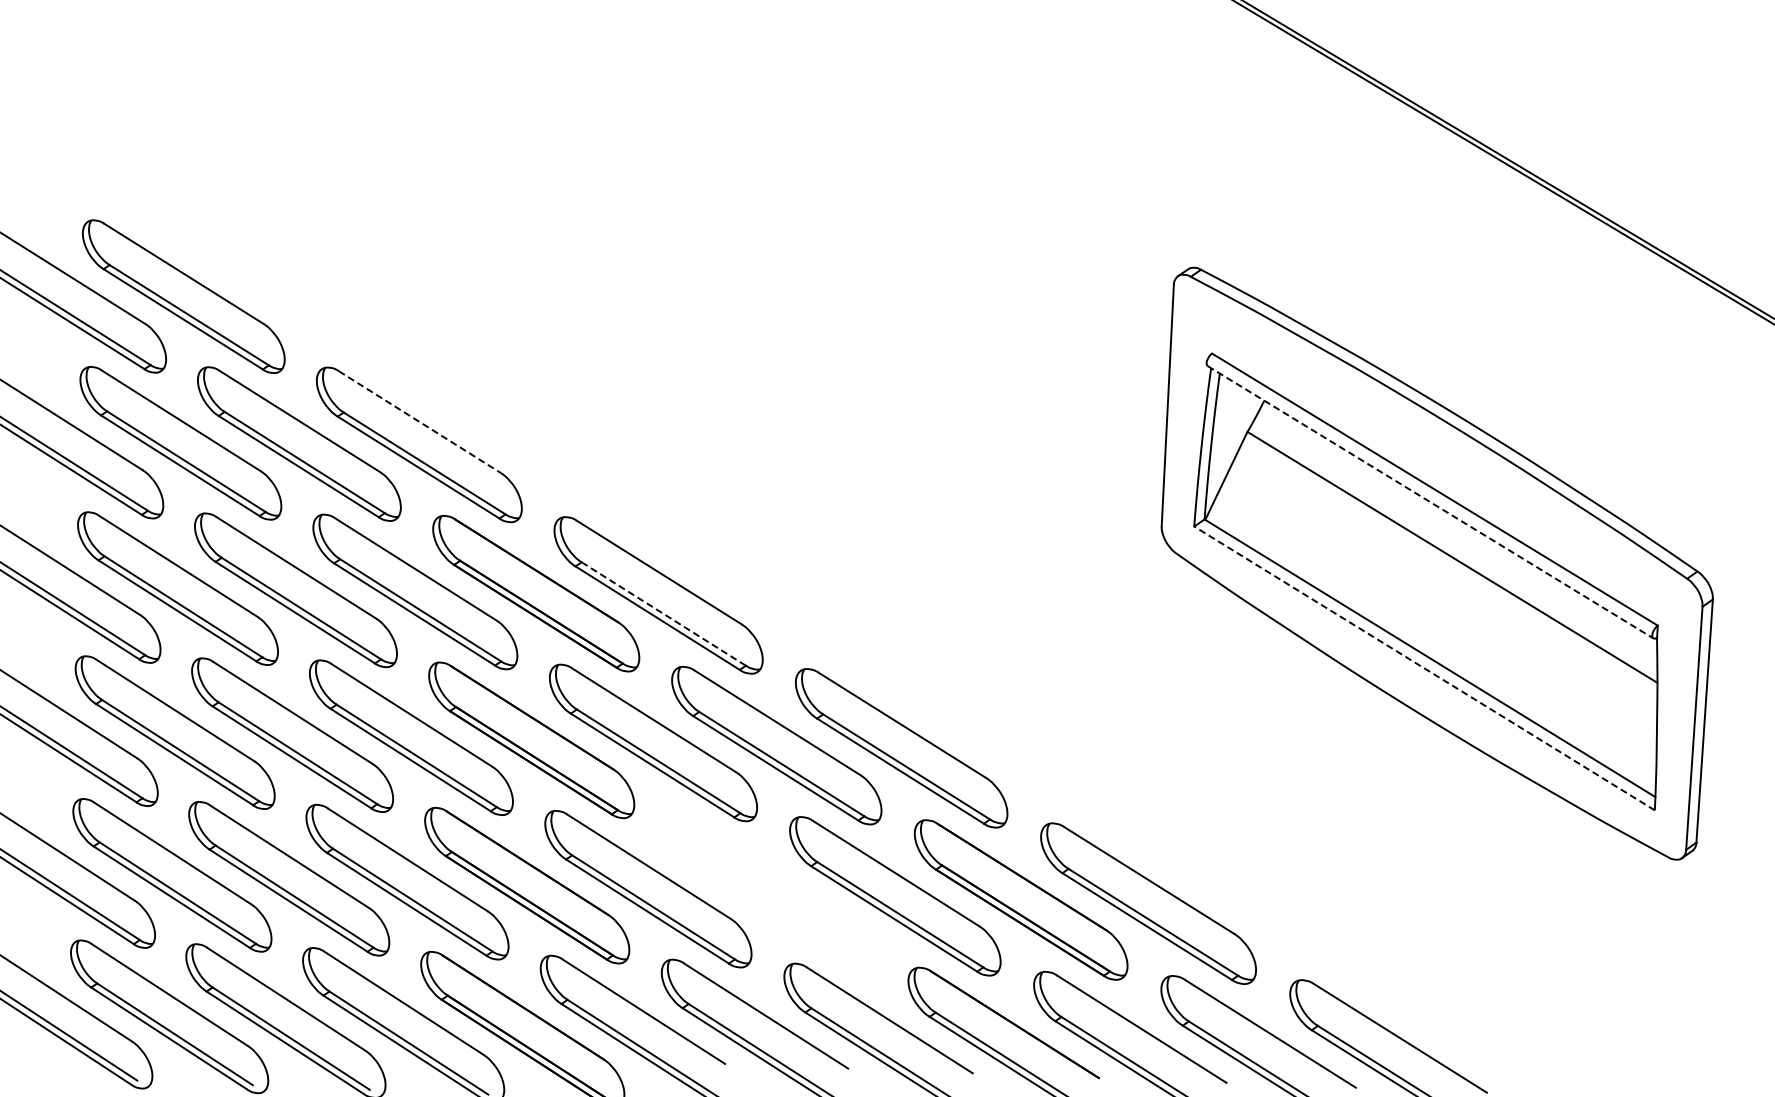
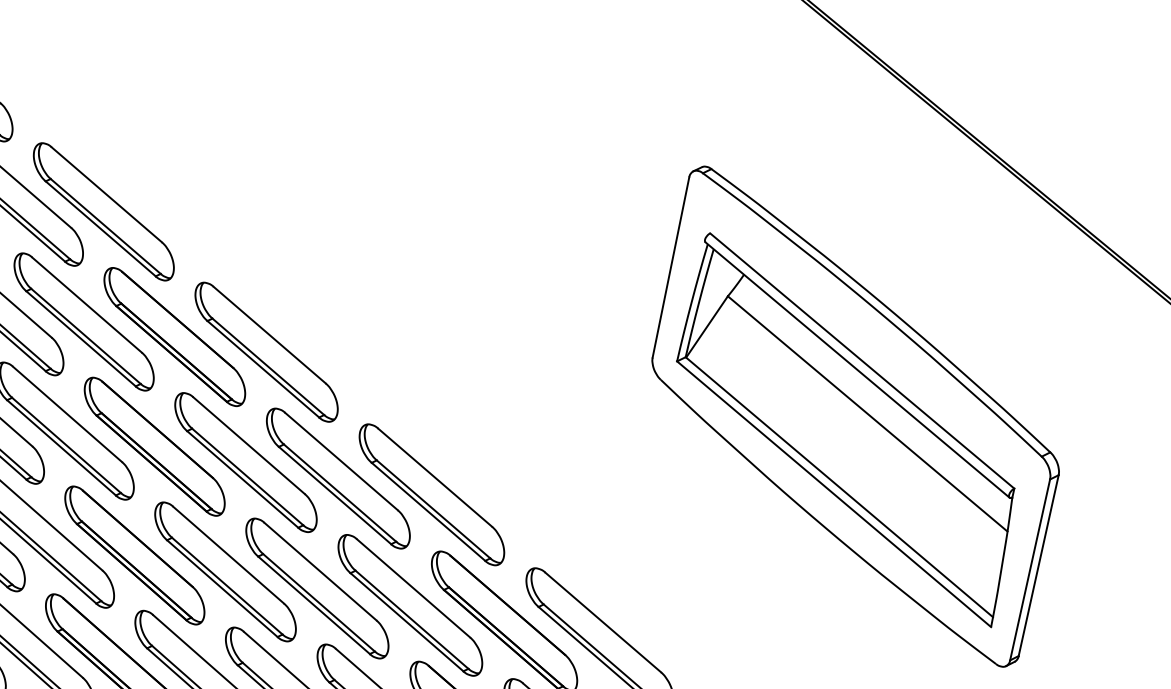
line: (419, 422) -> (106, 195), dashed -> solid
line: (1431, 502) -> (858, 370), dashed -> solid
line: (664, 614) -> (268, 367), dashed -> solid
line: (1424, 668) -> (834, 494), dashed -> solid
part: (771, 892) -> (317, 588), added

